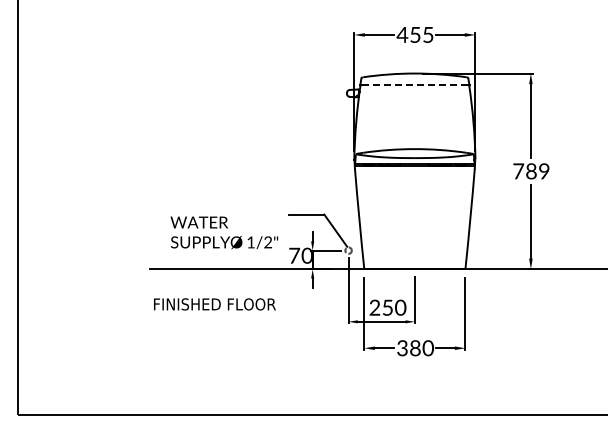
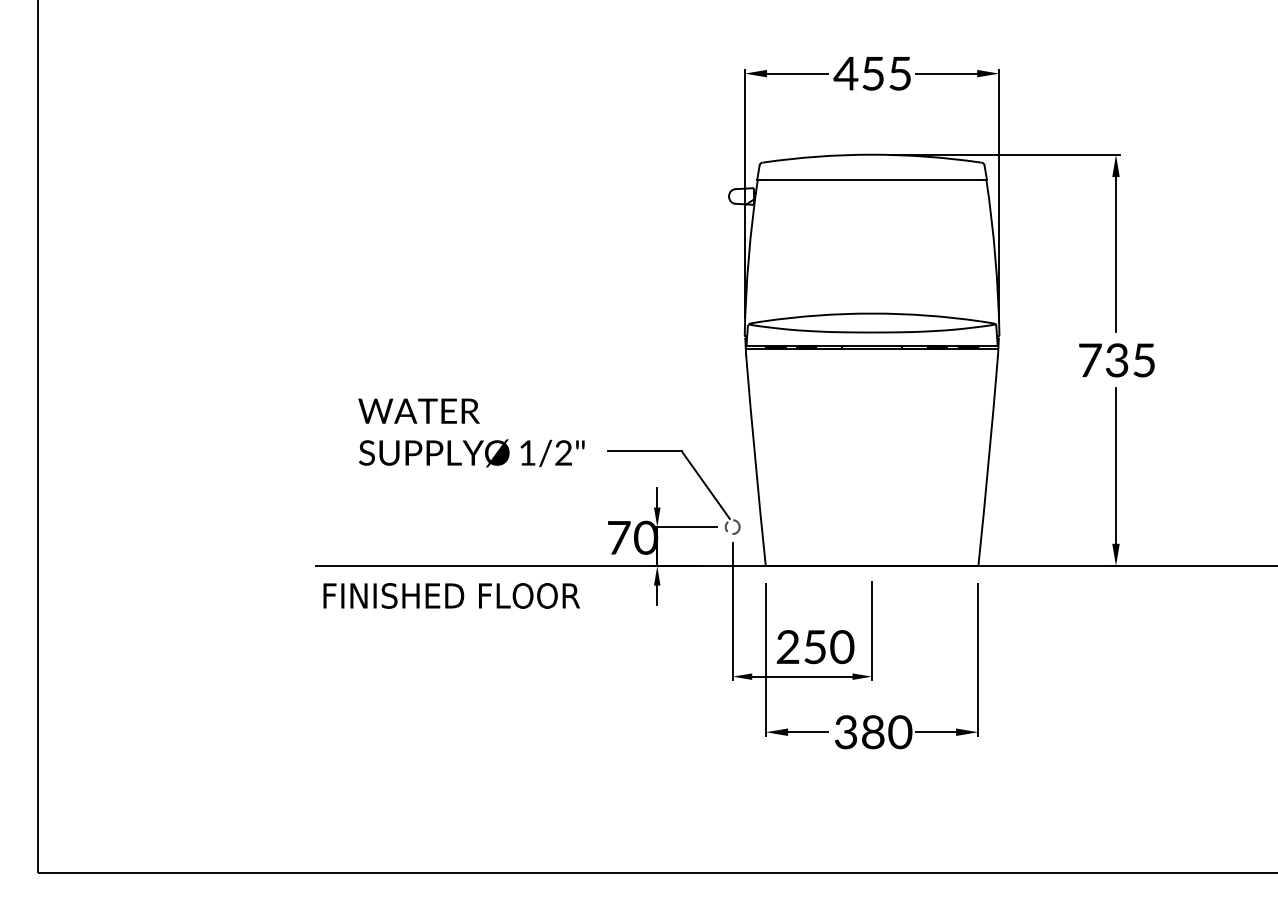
line: (415, 85) -> (873, 179), dashed -> solid
text: (537, 171) -> (1129, 360), 789 -> 735
text: (224, 232) -> (471, 432), moved
text: (214, 304) -> (450, 596), moved

